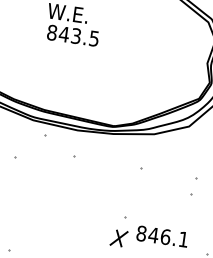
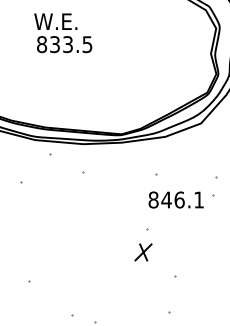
text: (63, 34) -> (54, 44), 843.5 -> 833.5
text: (161, 236) -> (175, 199), moved

